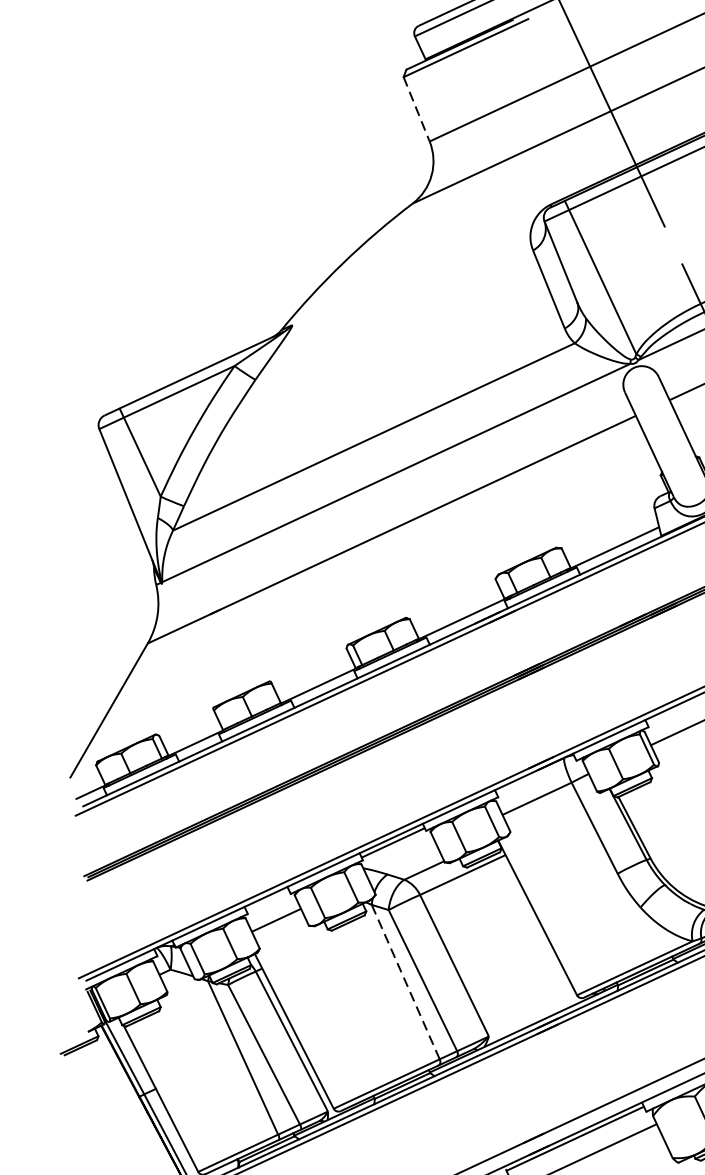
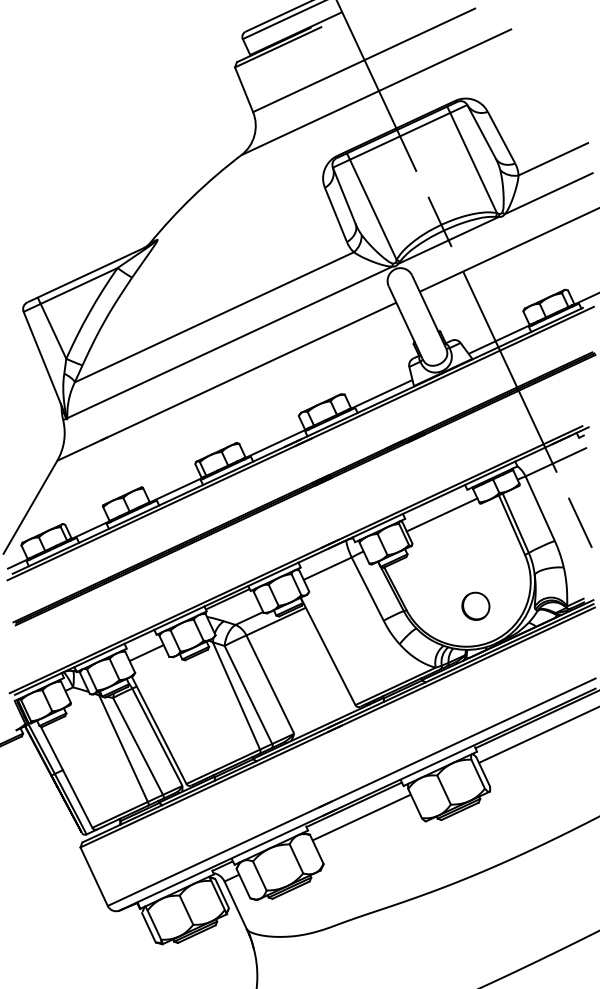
line: (417, 110) -> (244, 90), dashed -> solid
line: (405, 981) -> (236, 695), dashed -> solid

